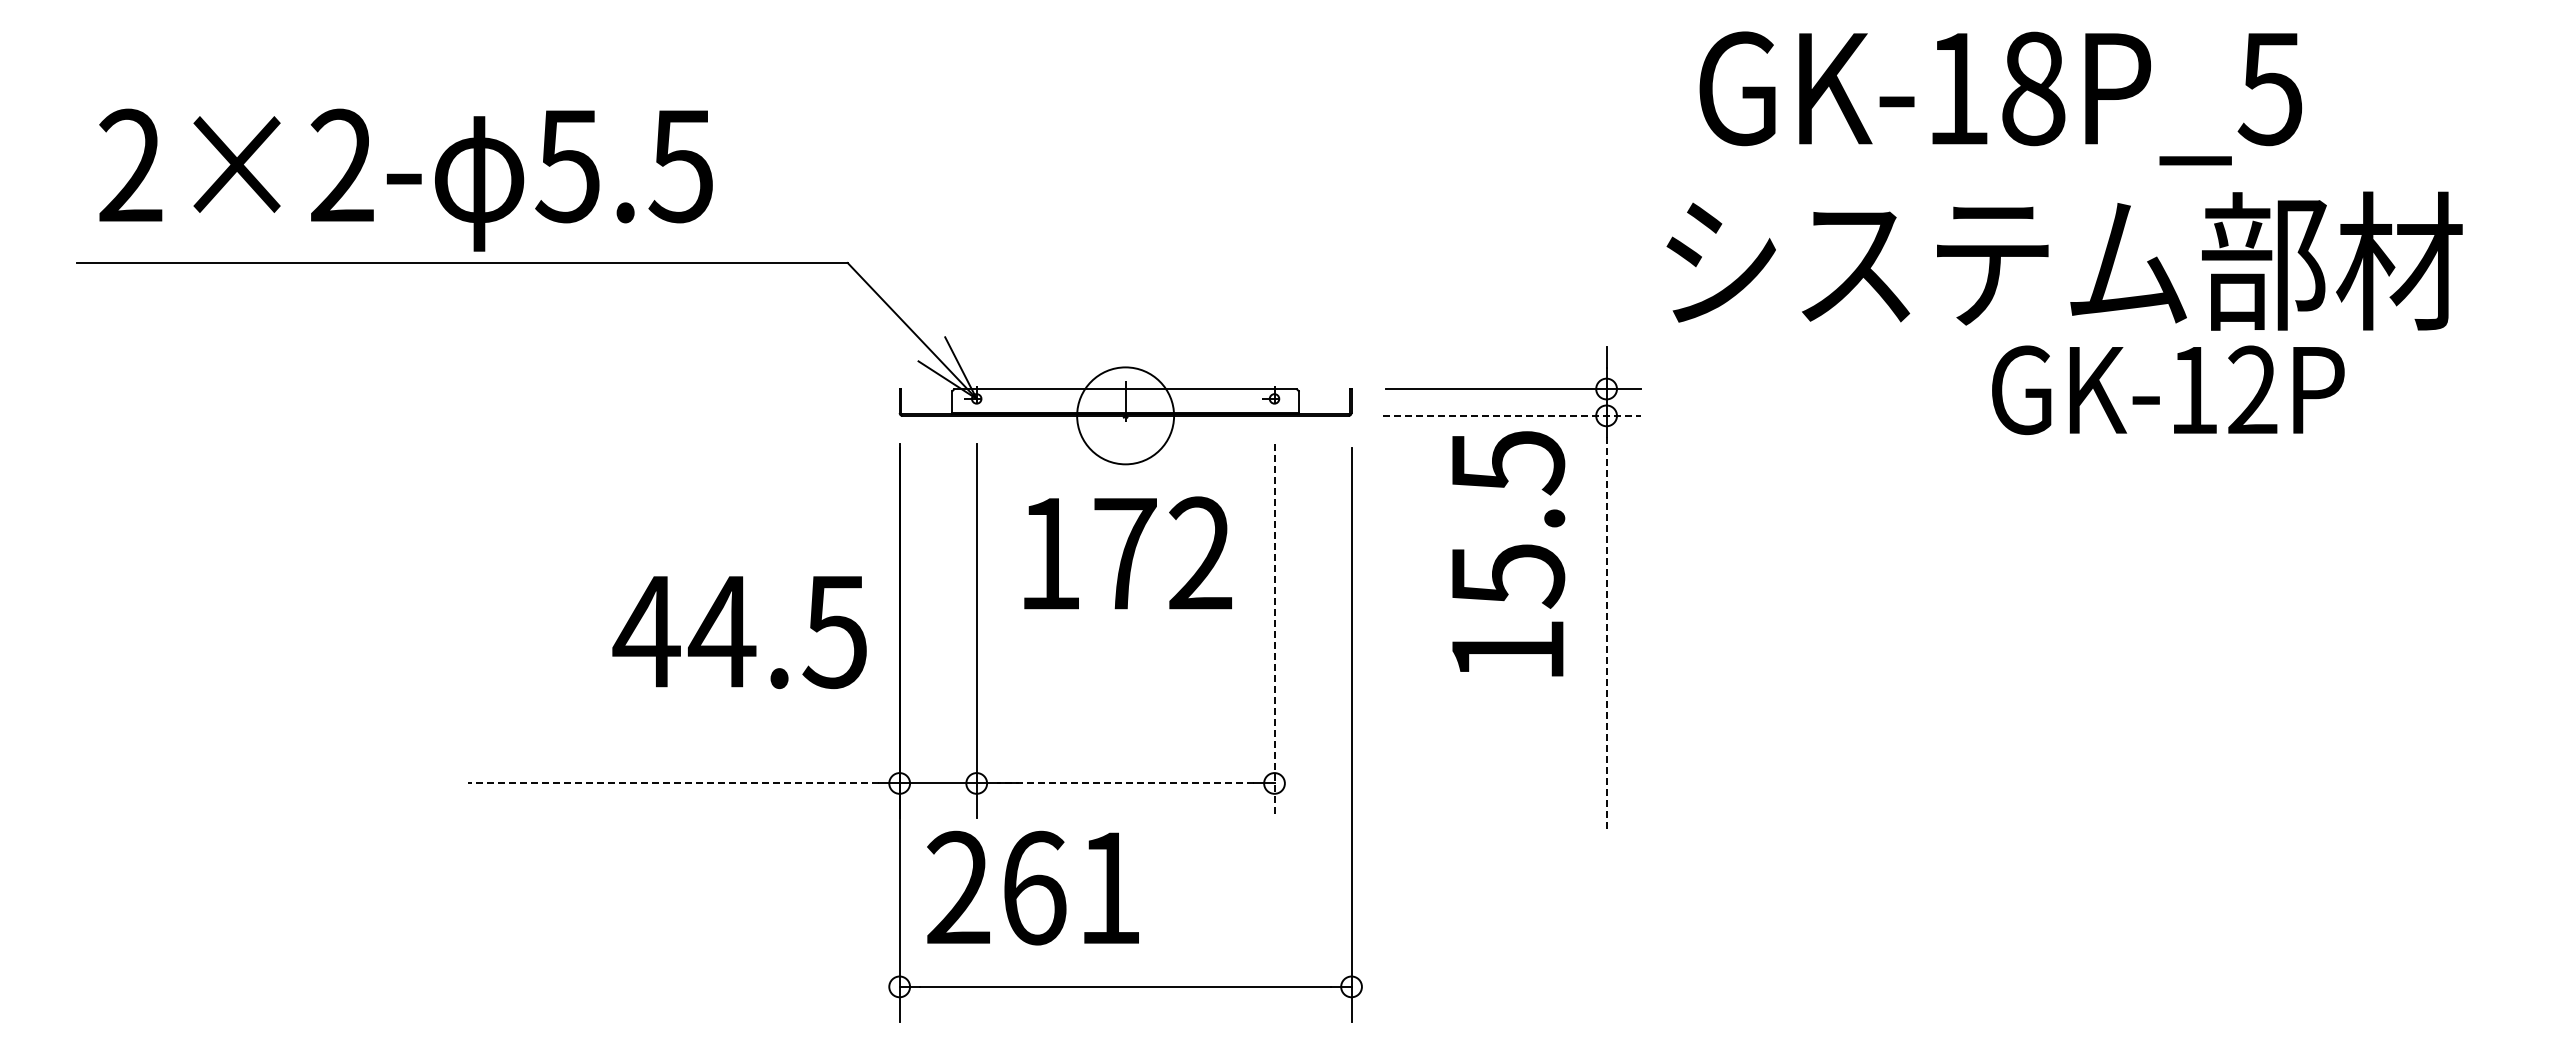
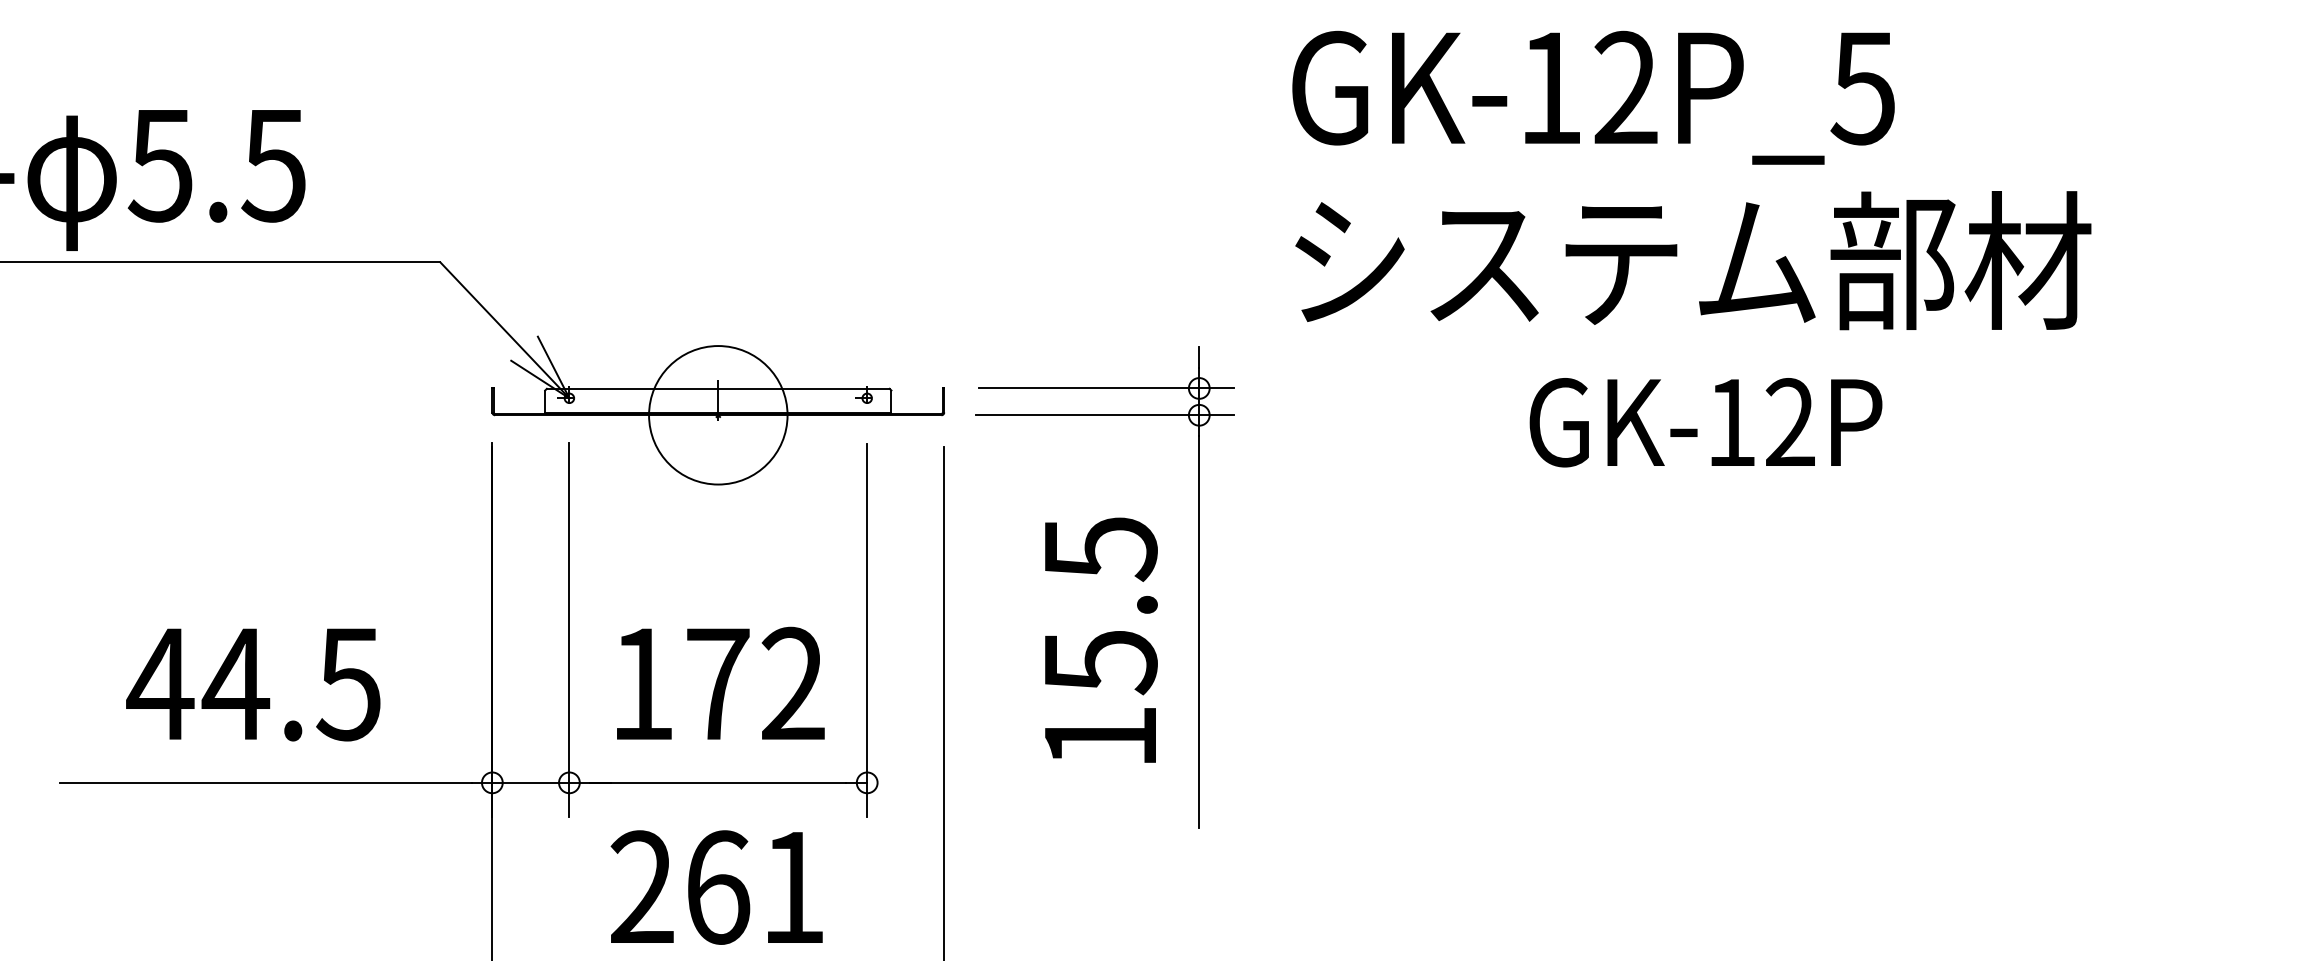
text: (2033, 88) -> (1626, 87), GK-18P_5 -> GK-12P_5
text: (2064, 260) -> (1693, 259), moved
text: (2168, 390) -> (1706, 422), moved
circle: (1125, 415) -> (718, 414), size x1.43
line: (1512, 415) -> (1105, 414), dashed -> solid
text: (1127, 552) -> (720, 682), moved
text: (1508, 553) -> (1101, 639), moved
line: (1274, 631) -> (867, 630), dashed -> solid
text: (739, 632) -> (253, 684), moved
line: (1606, 633) -> (1199, 632), dashed -> solid
line: (673, 783) -> (266, 782), dashed -> solid
line: (1125, 783) -> (718, 782), dashed -> solid
text: (1032, 887) -> (716, 886), moved

